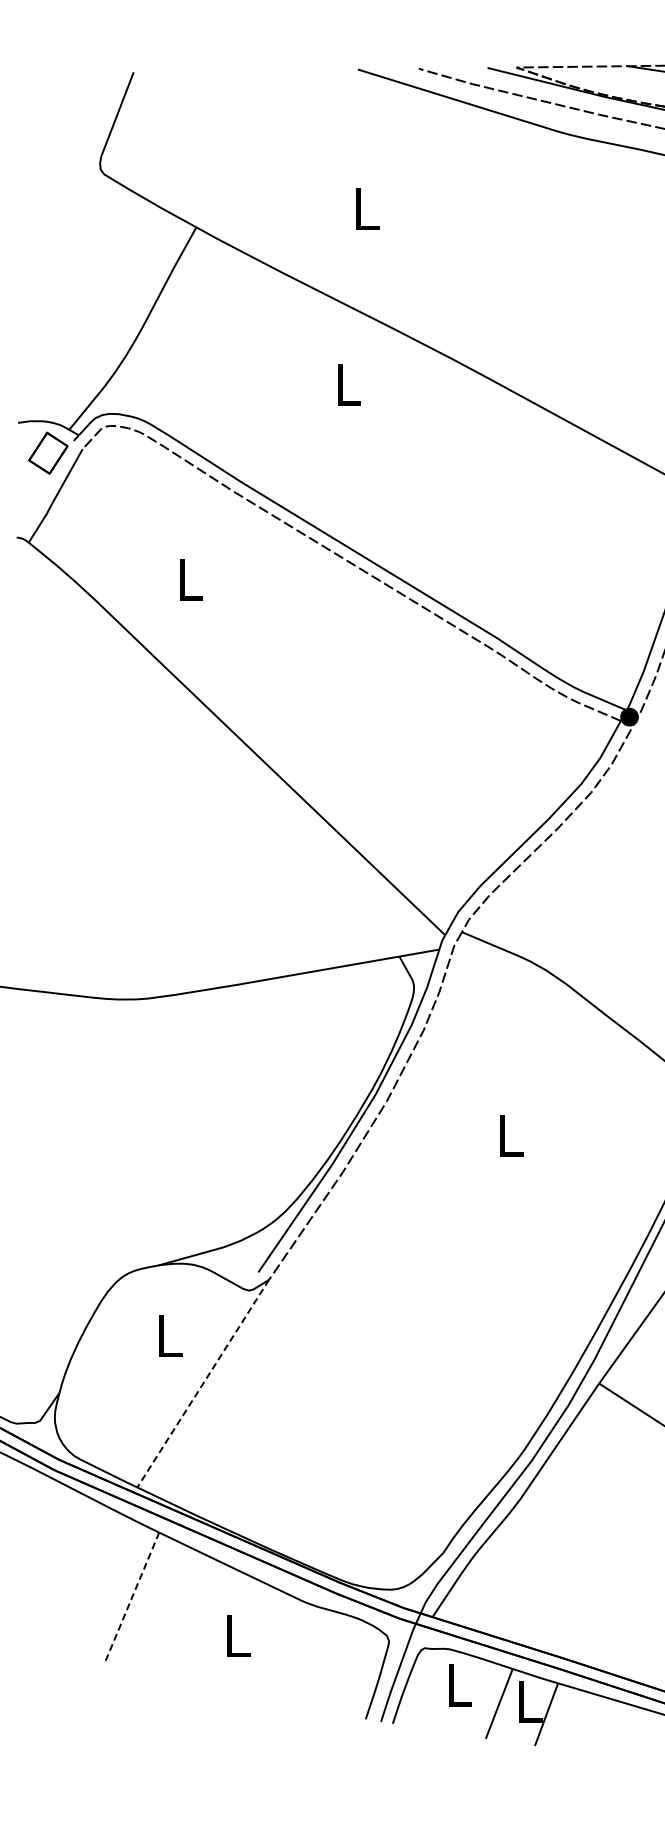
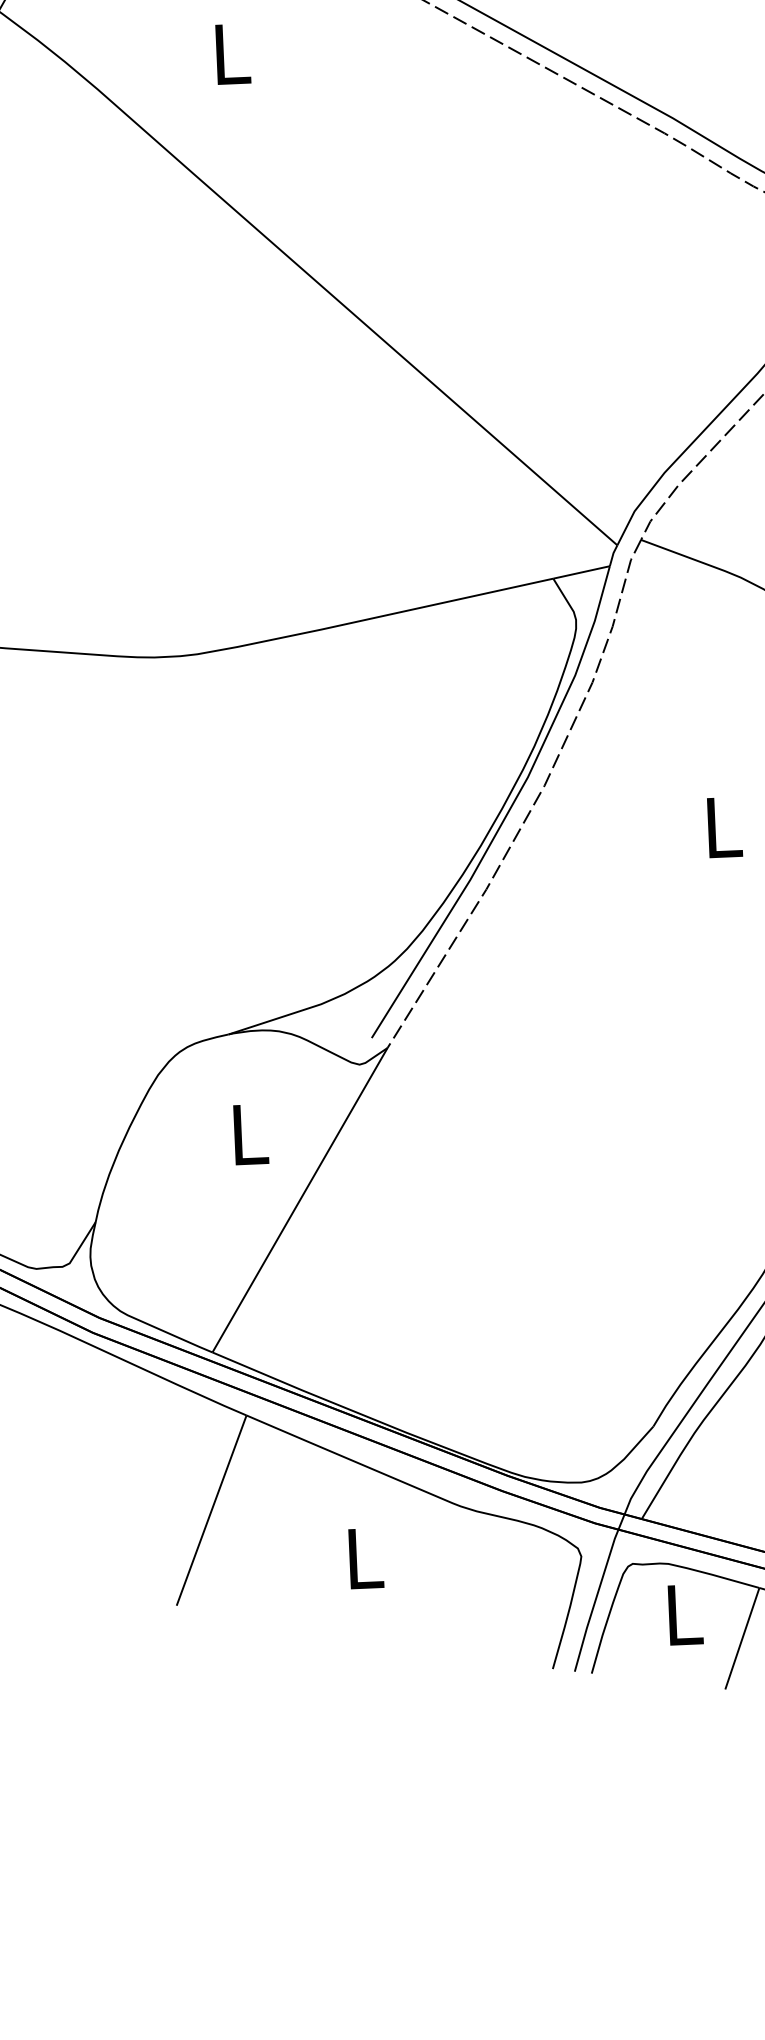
line: (203, 1383) -> (300, 1199), dashed -> solid
line: (131, 1598) -> (211, 1511), dashed -> solid

